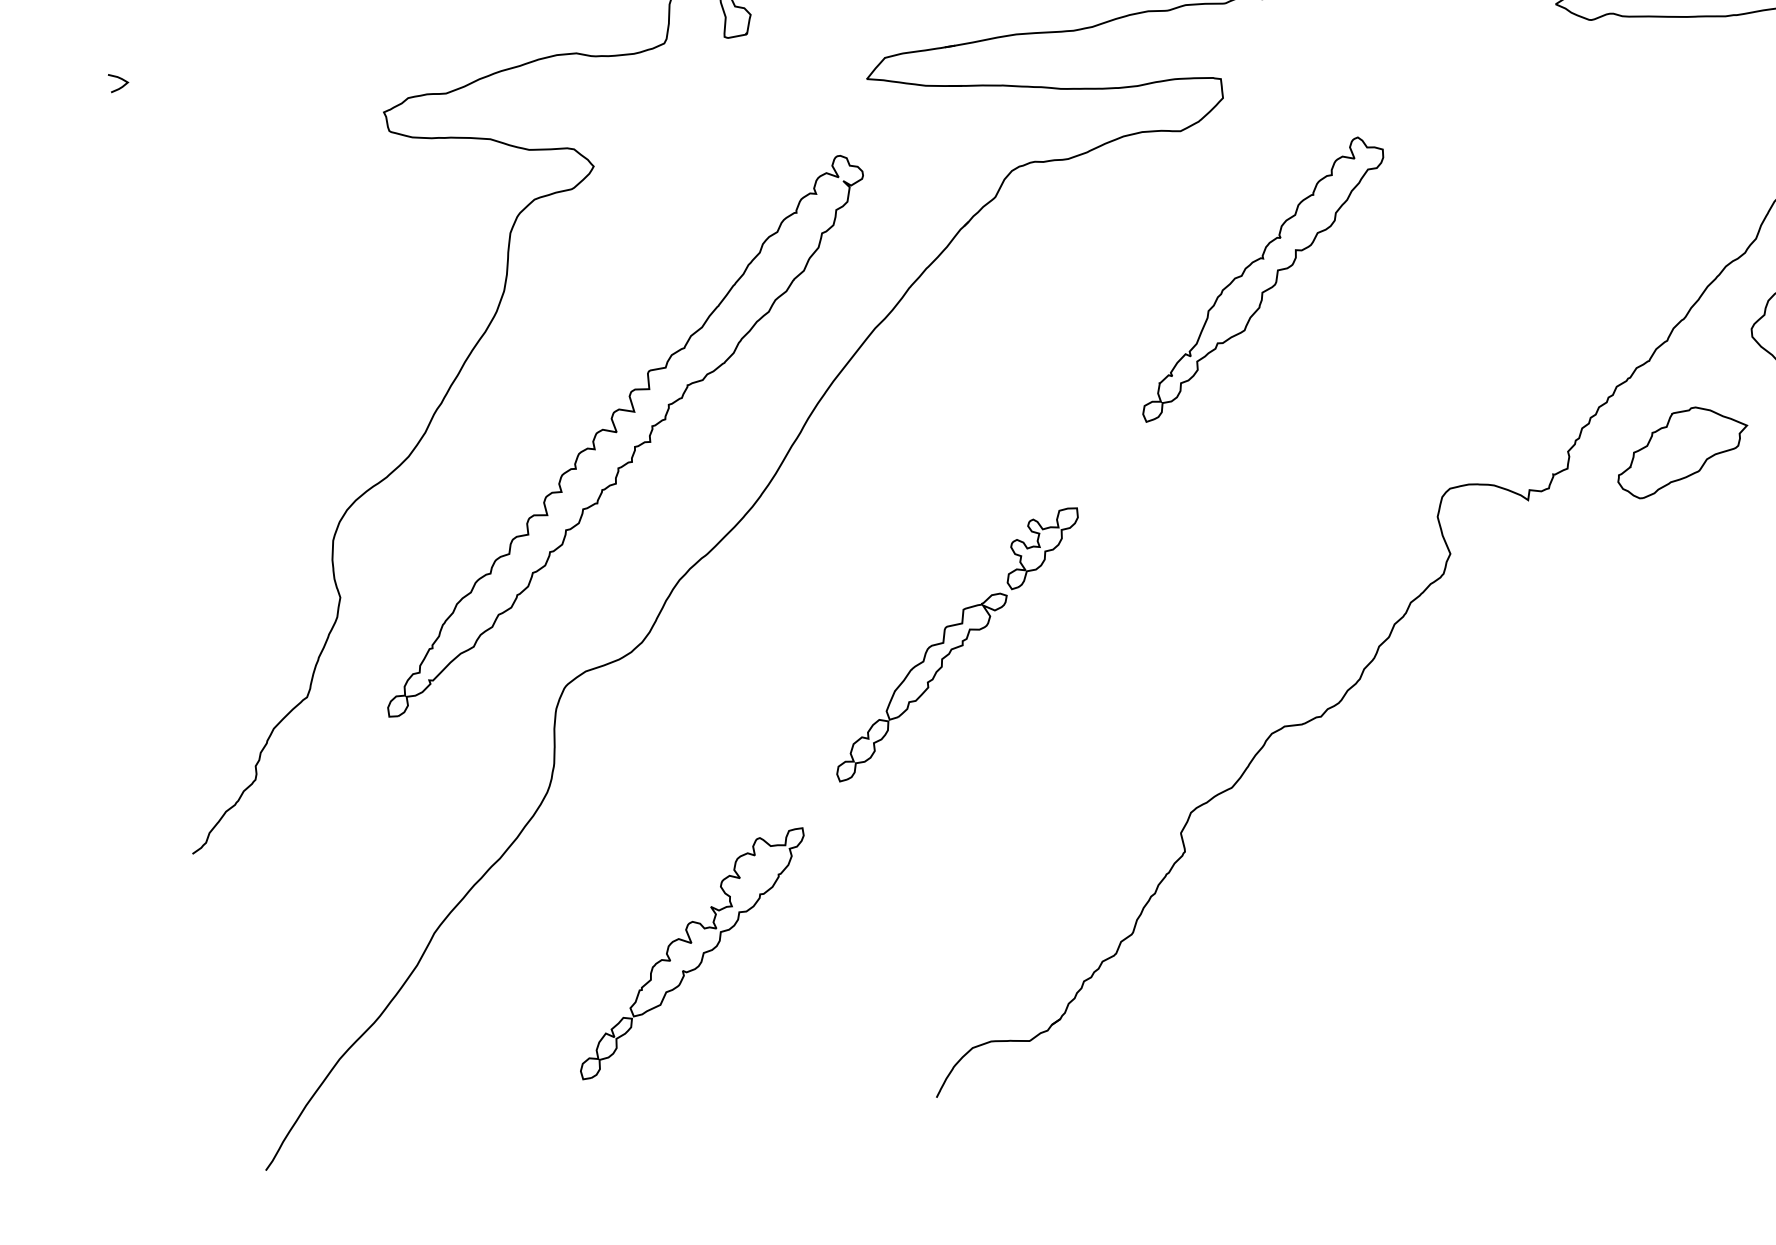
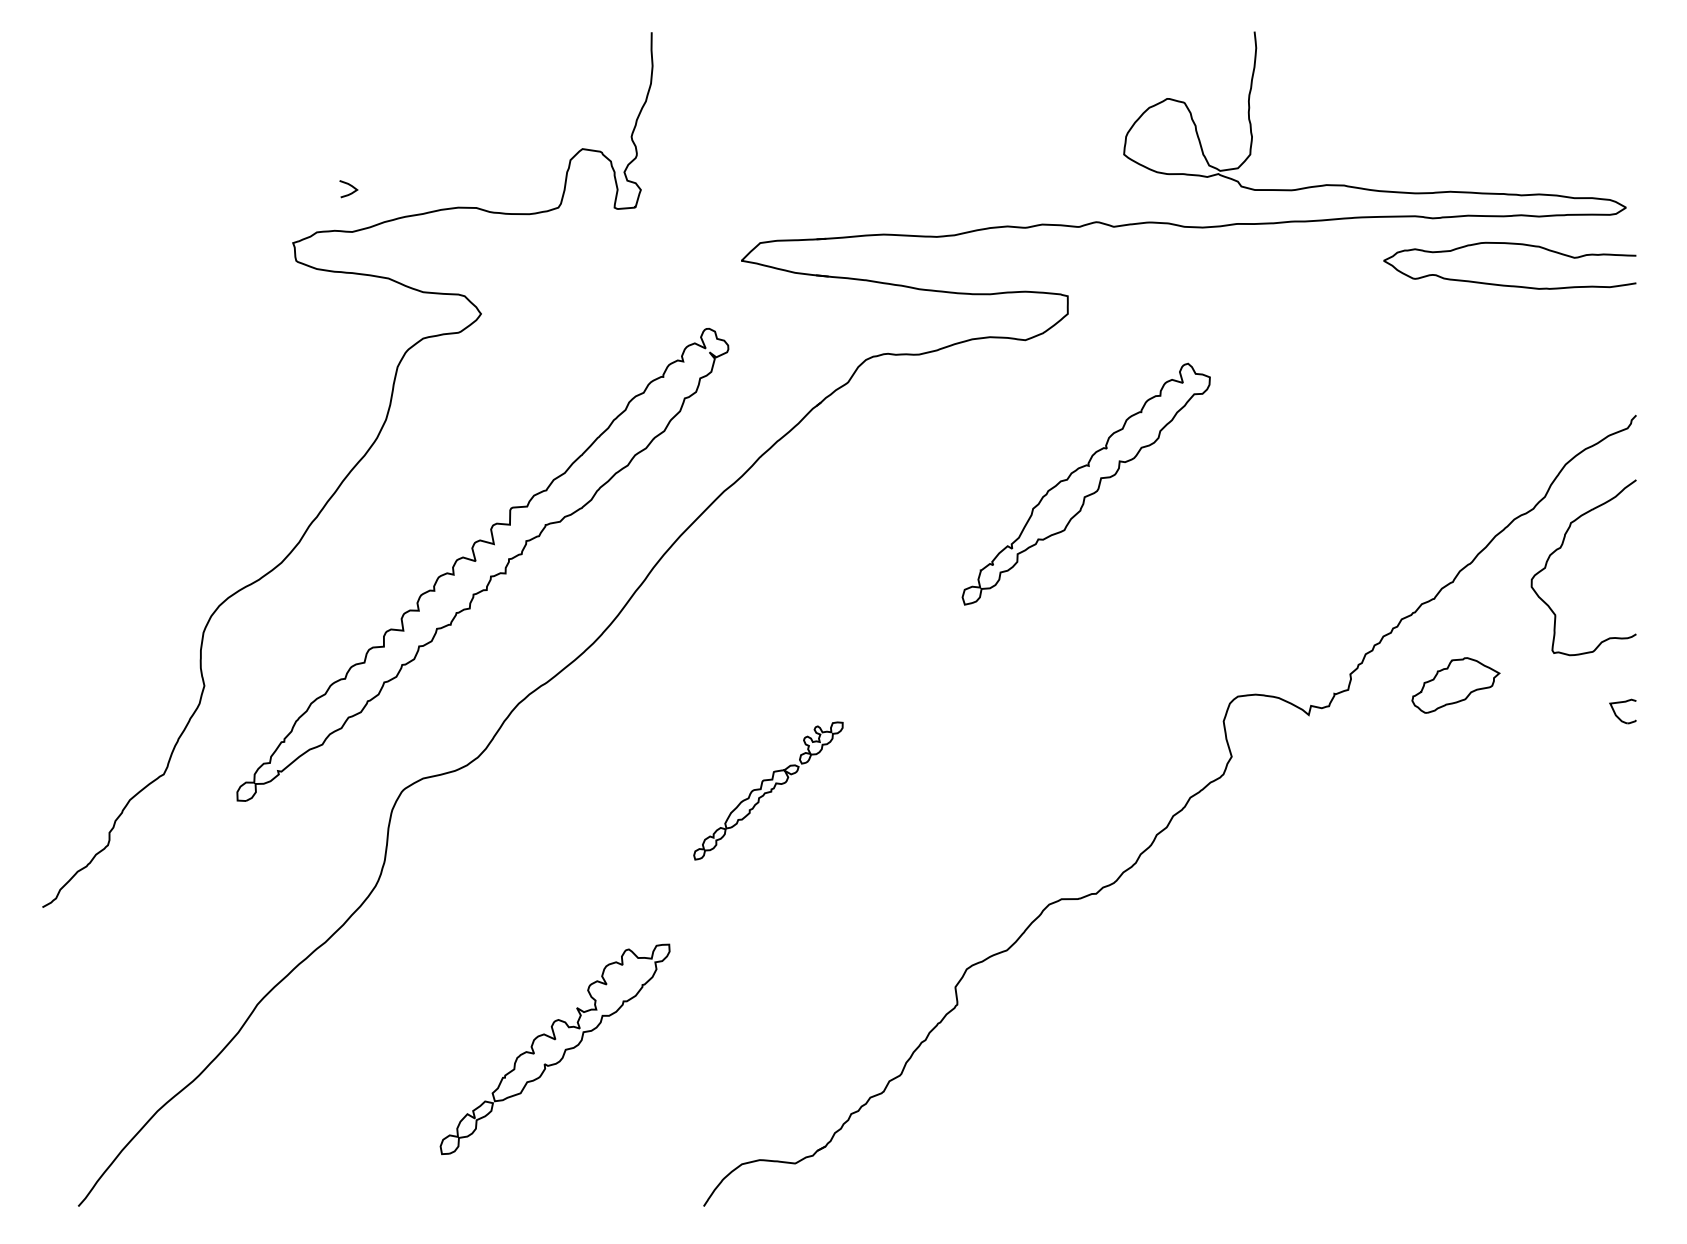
curve: (120, 79) -> (350, 186), moved
part: (1682, 451) -> (1455, 685), size x0.7
part: (957, 644) -> (768, 790), size x0.6
part: (691, 952) -> (554, 1048), moved

